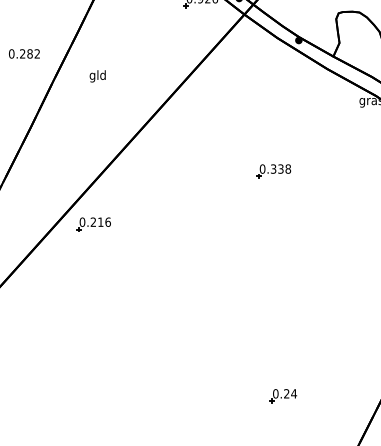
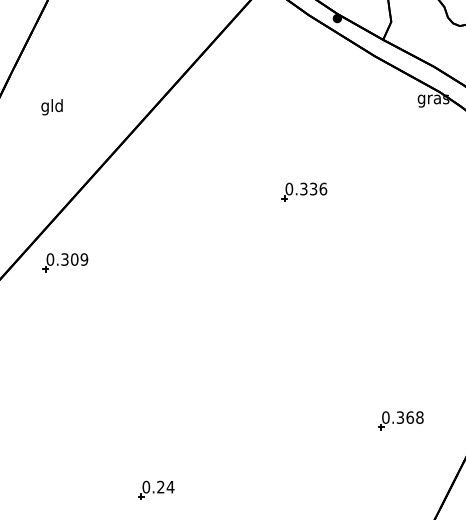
text: (97, 76) -> (51, 107), moved
text: (288, 168) -> (323, 188), 0.338 -> 0.336
text: (100, 221) -> (74, 258), 0.216 -> 0.309
part: (346, 343) -> (400, 420), added
part: (283, 396) -> (156, 490), moved

